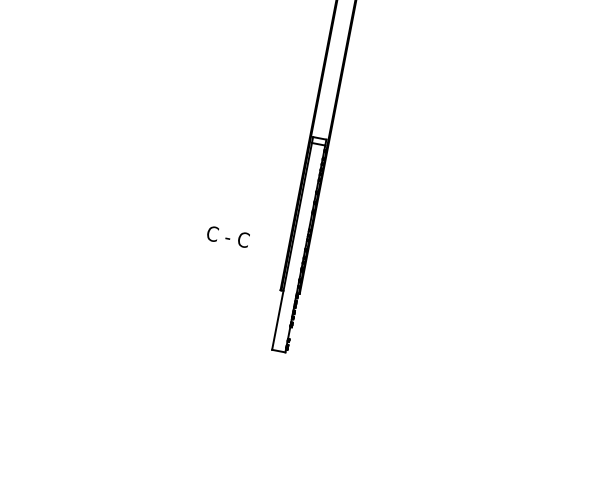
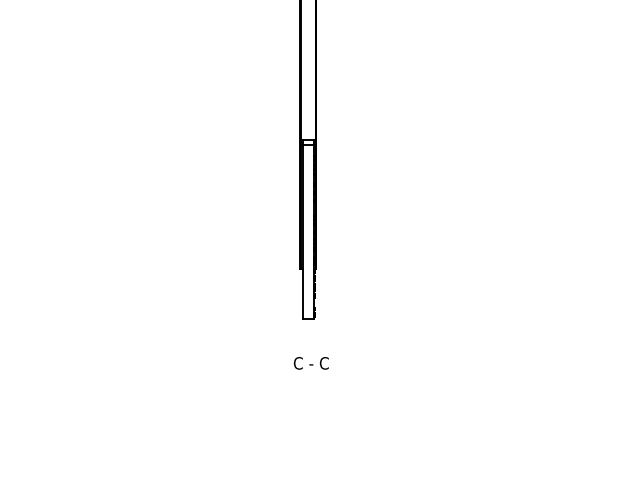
text: (228, 237) -> (311, 363), moved

